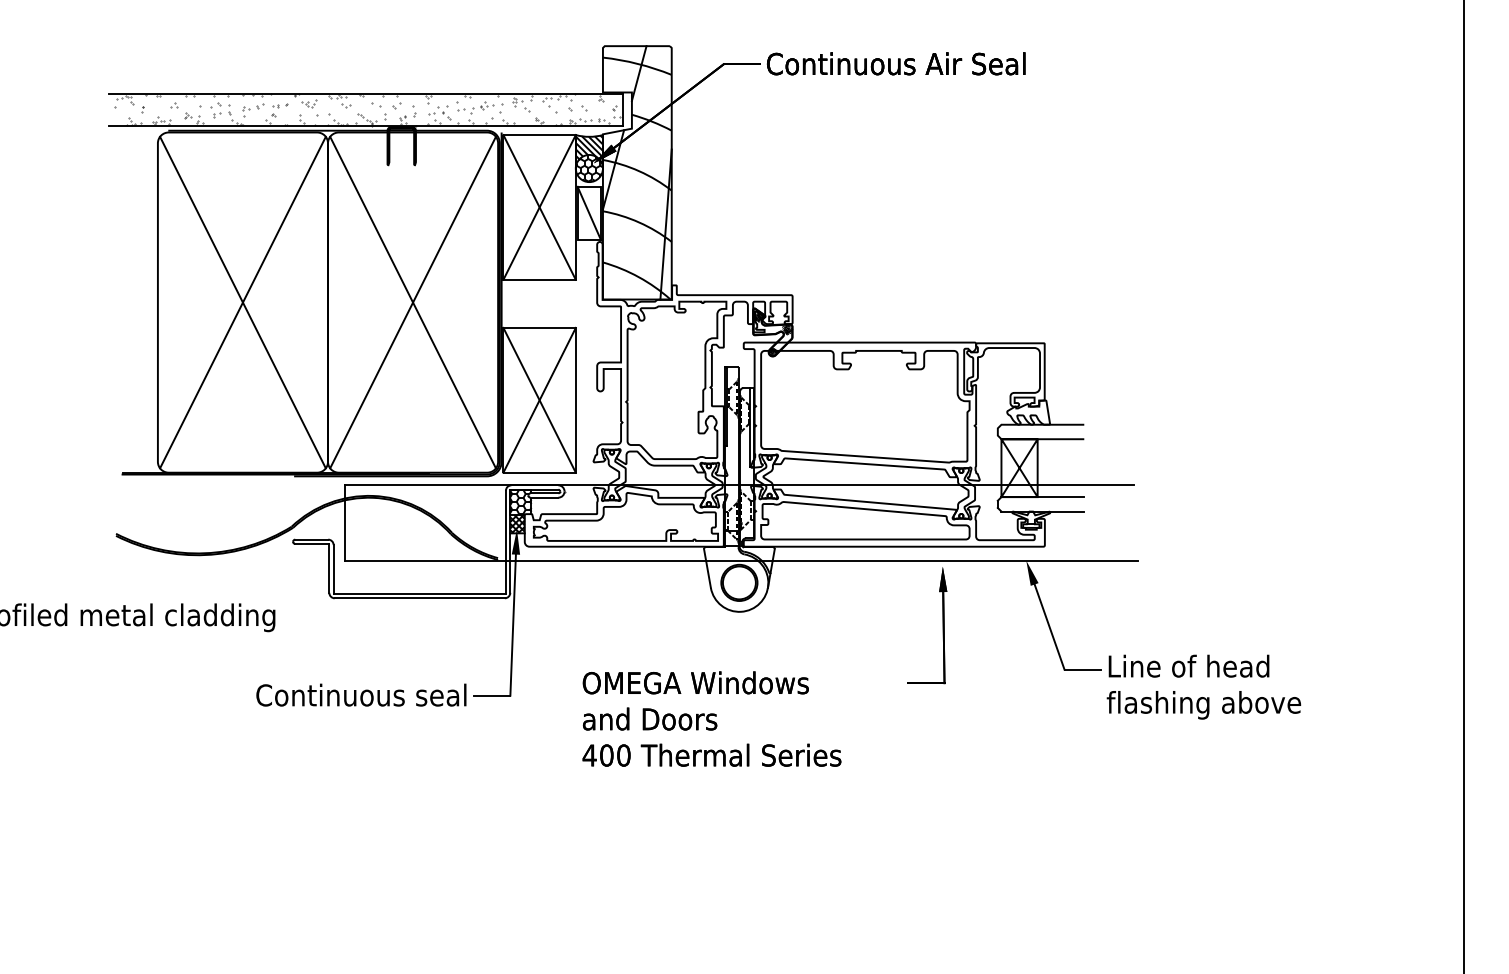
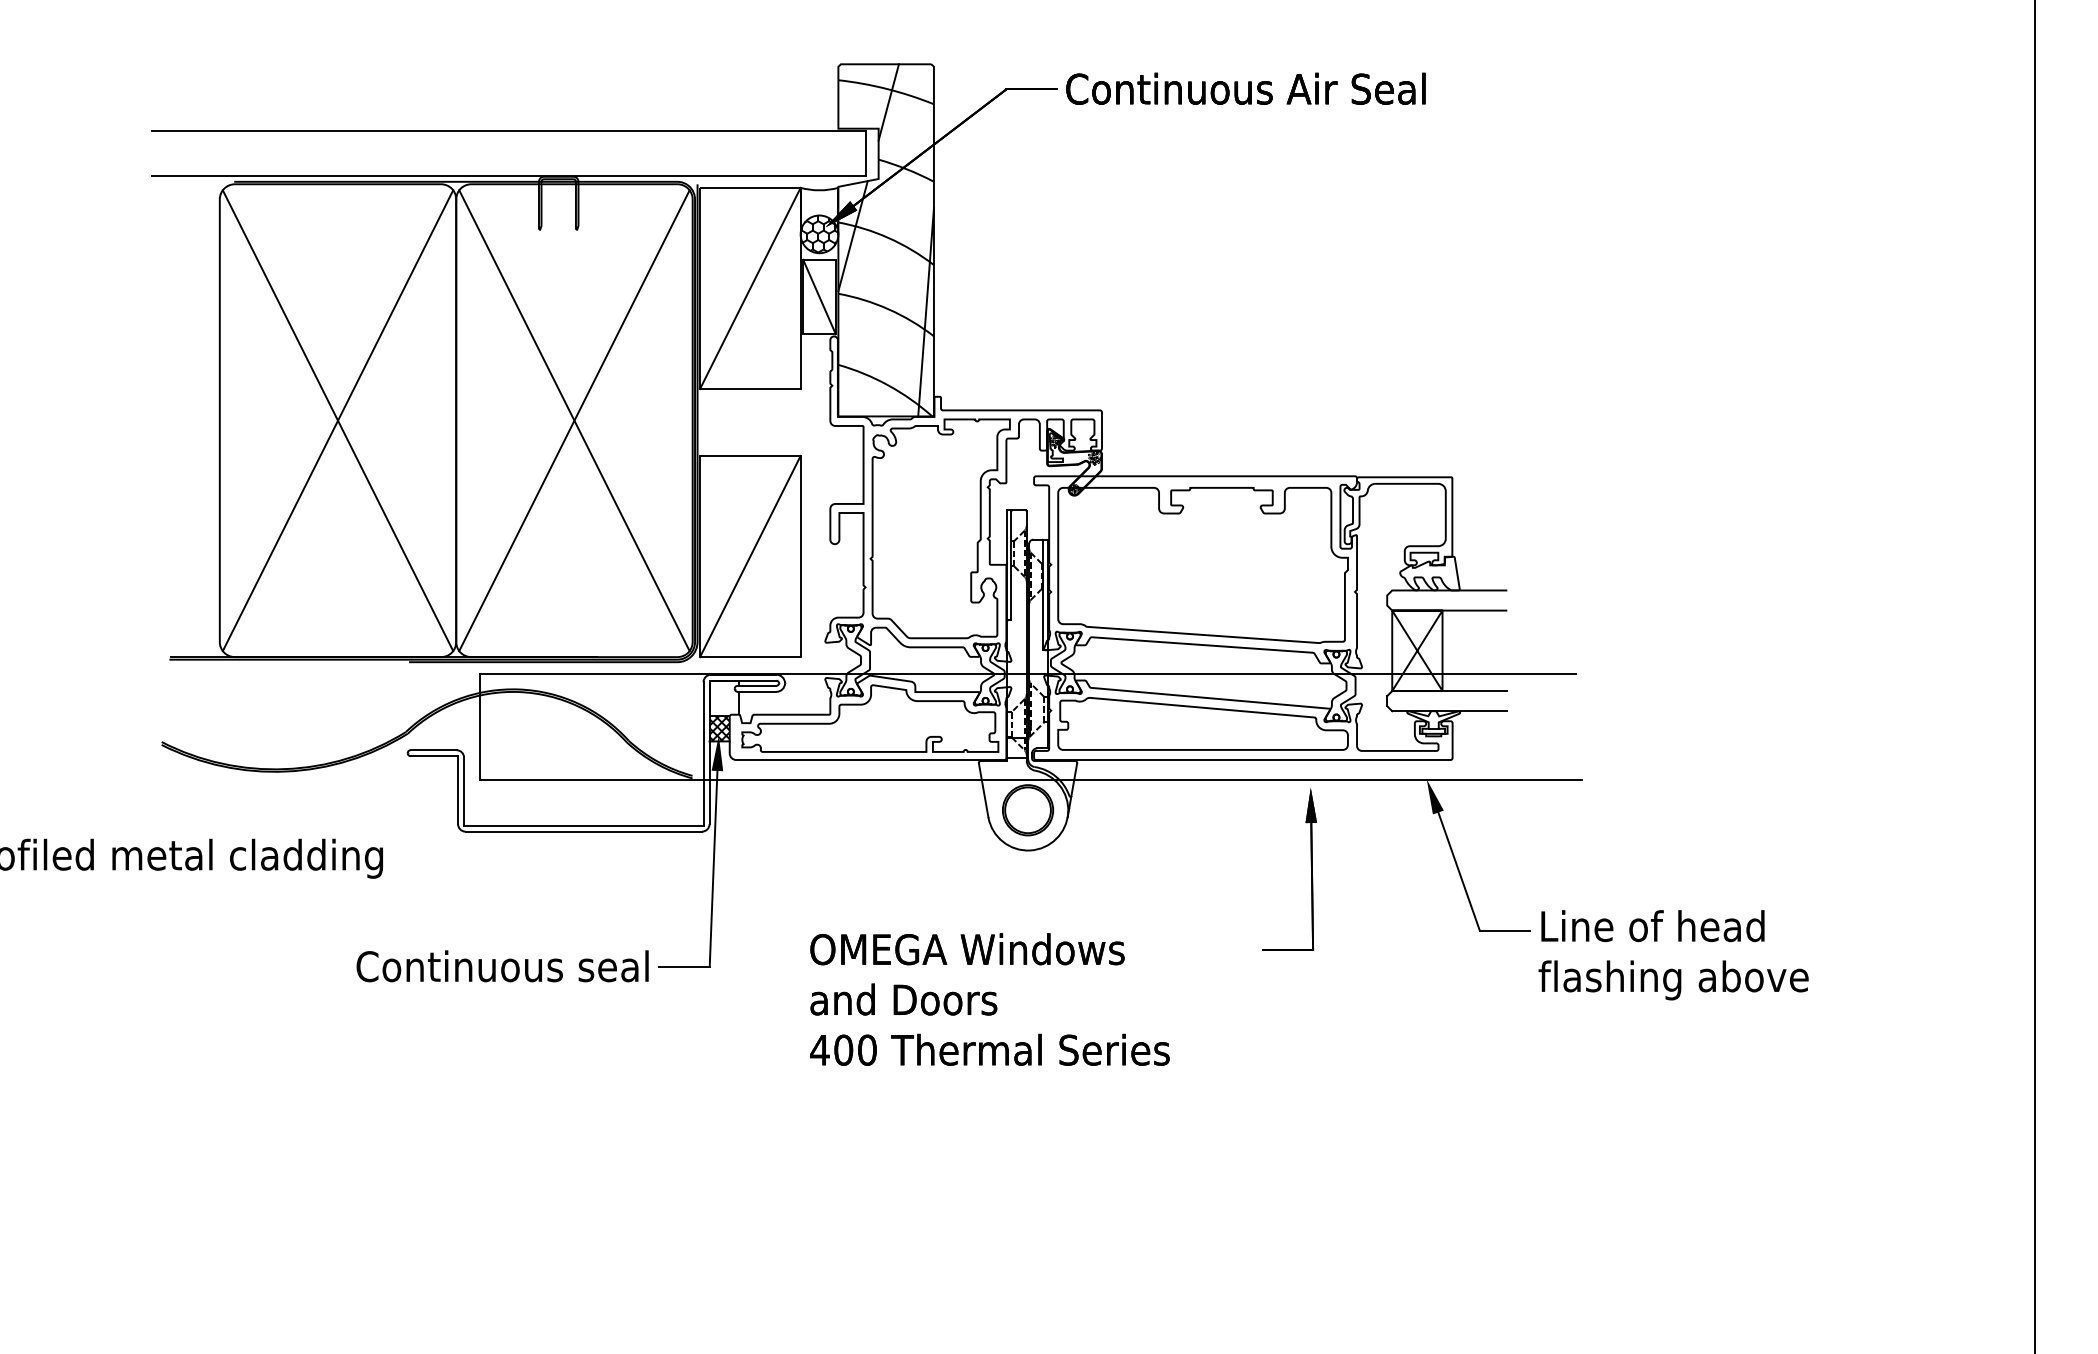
hatch: (367, 110) -> (510, 153), removed
hatch: (589, 149) -> (819, 207), removed
line: (539, 207) -> (750, 288), removed
line: (539, 400) -> (750, 556), removed
hatch: (521, 501) -> (724, 697), removed

